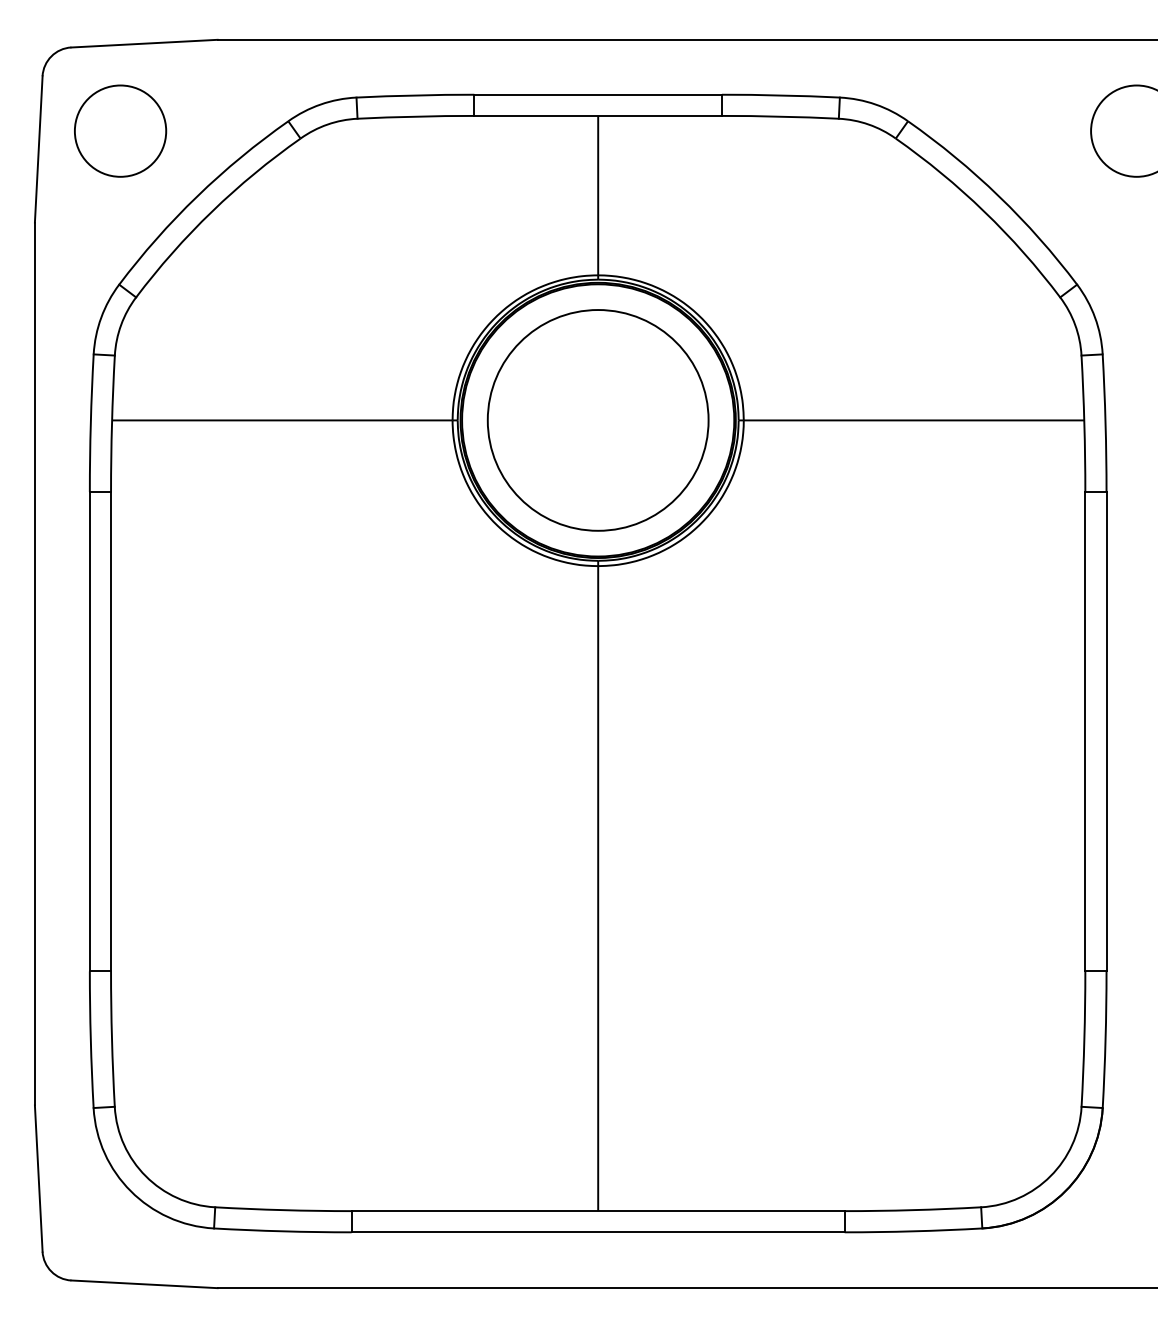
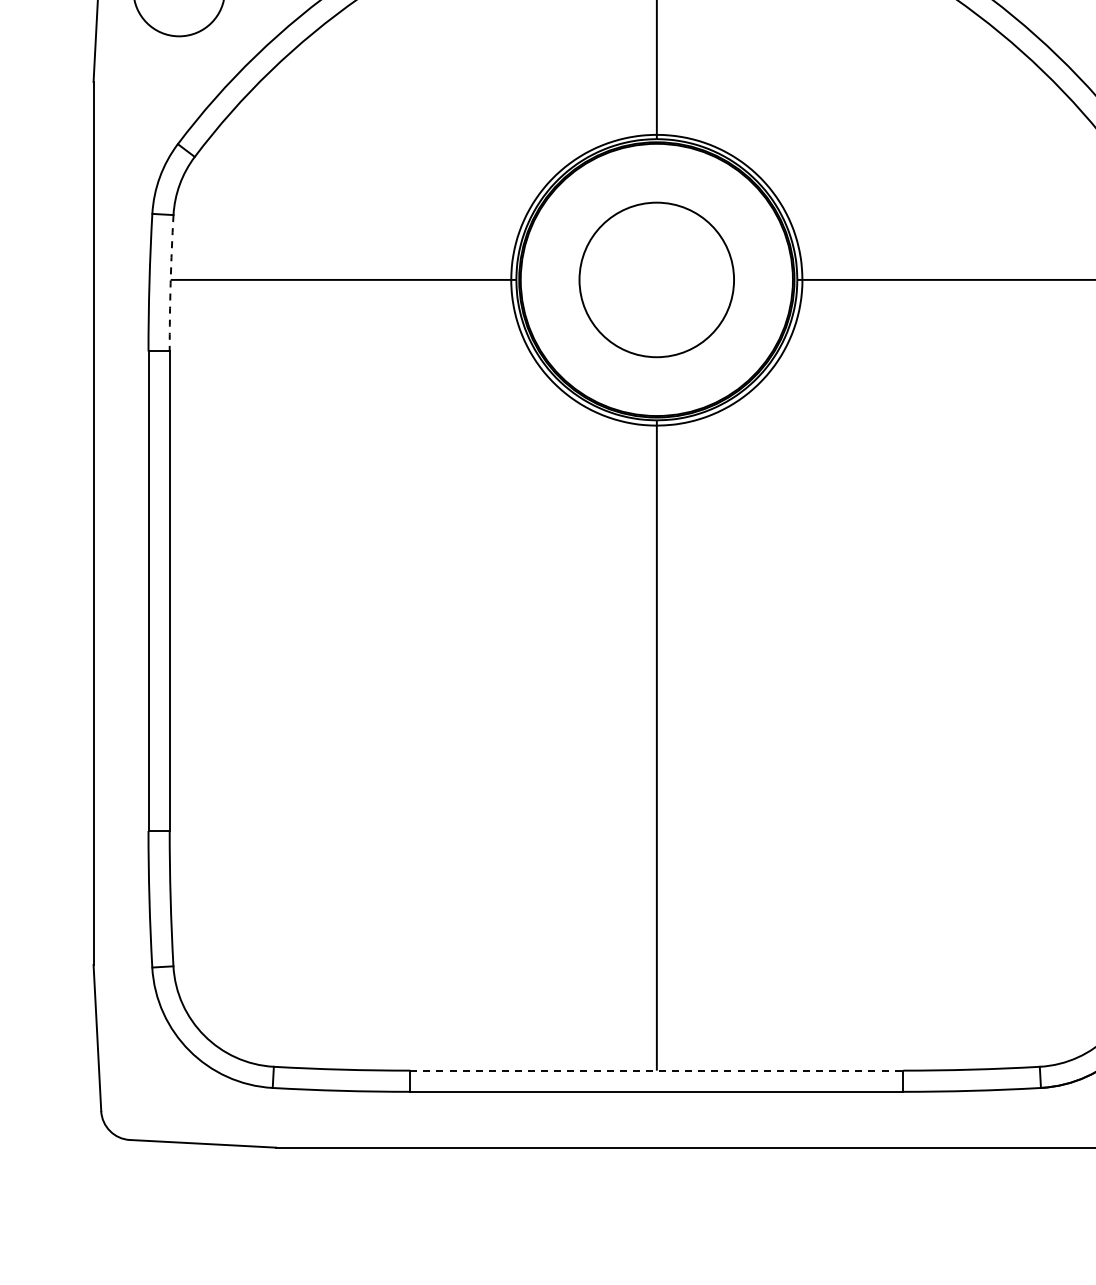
circle: (597, 420) -> (656, 280), size x0.7
arc: (112, 423) -> (171, 283), solid -> dashed
line: (598, 1211) -> (657, 1071), solid -> dashed

